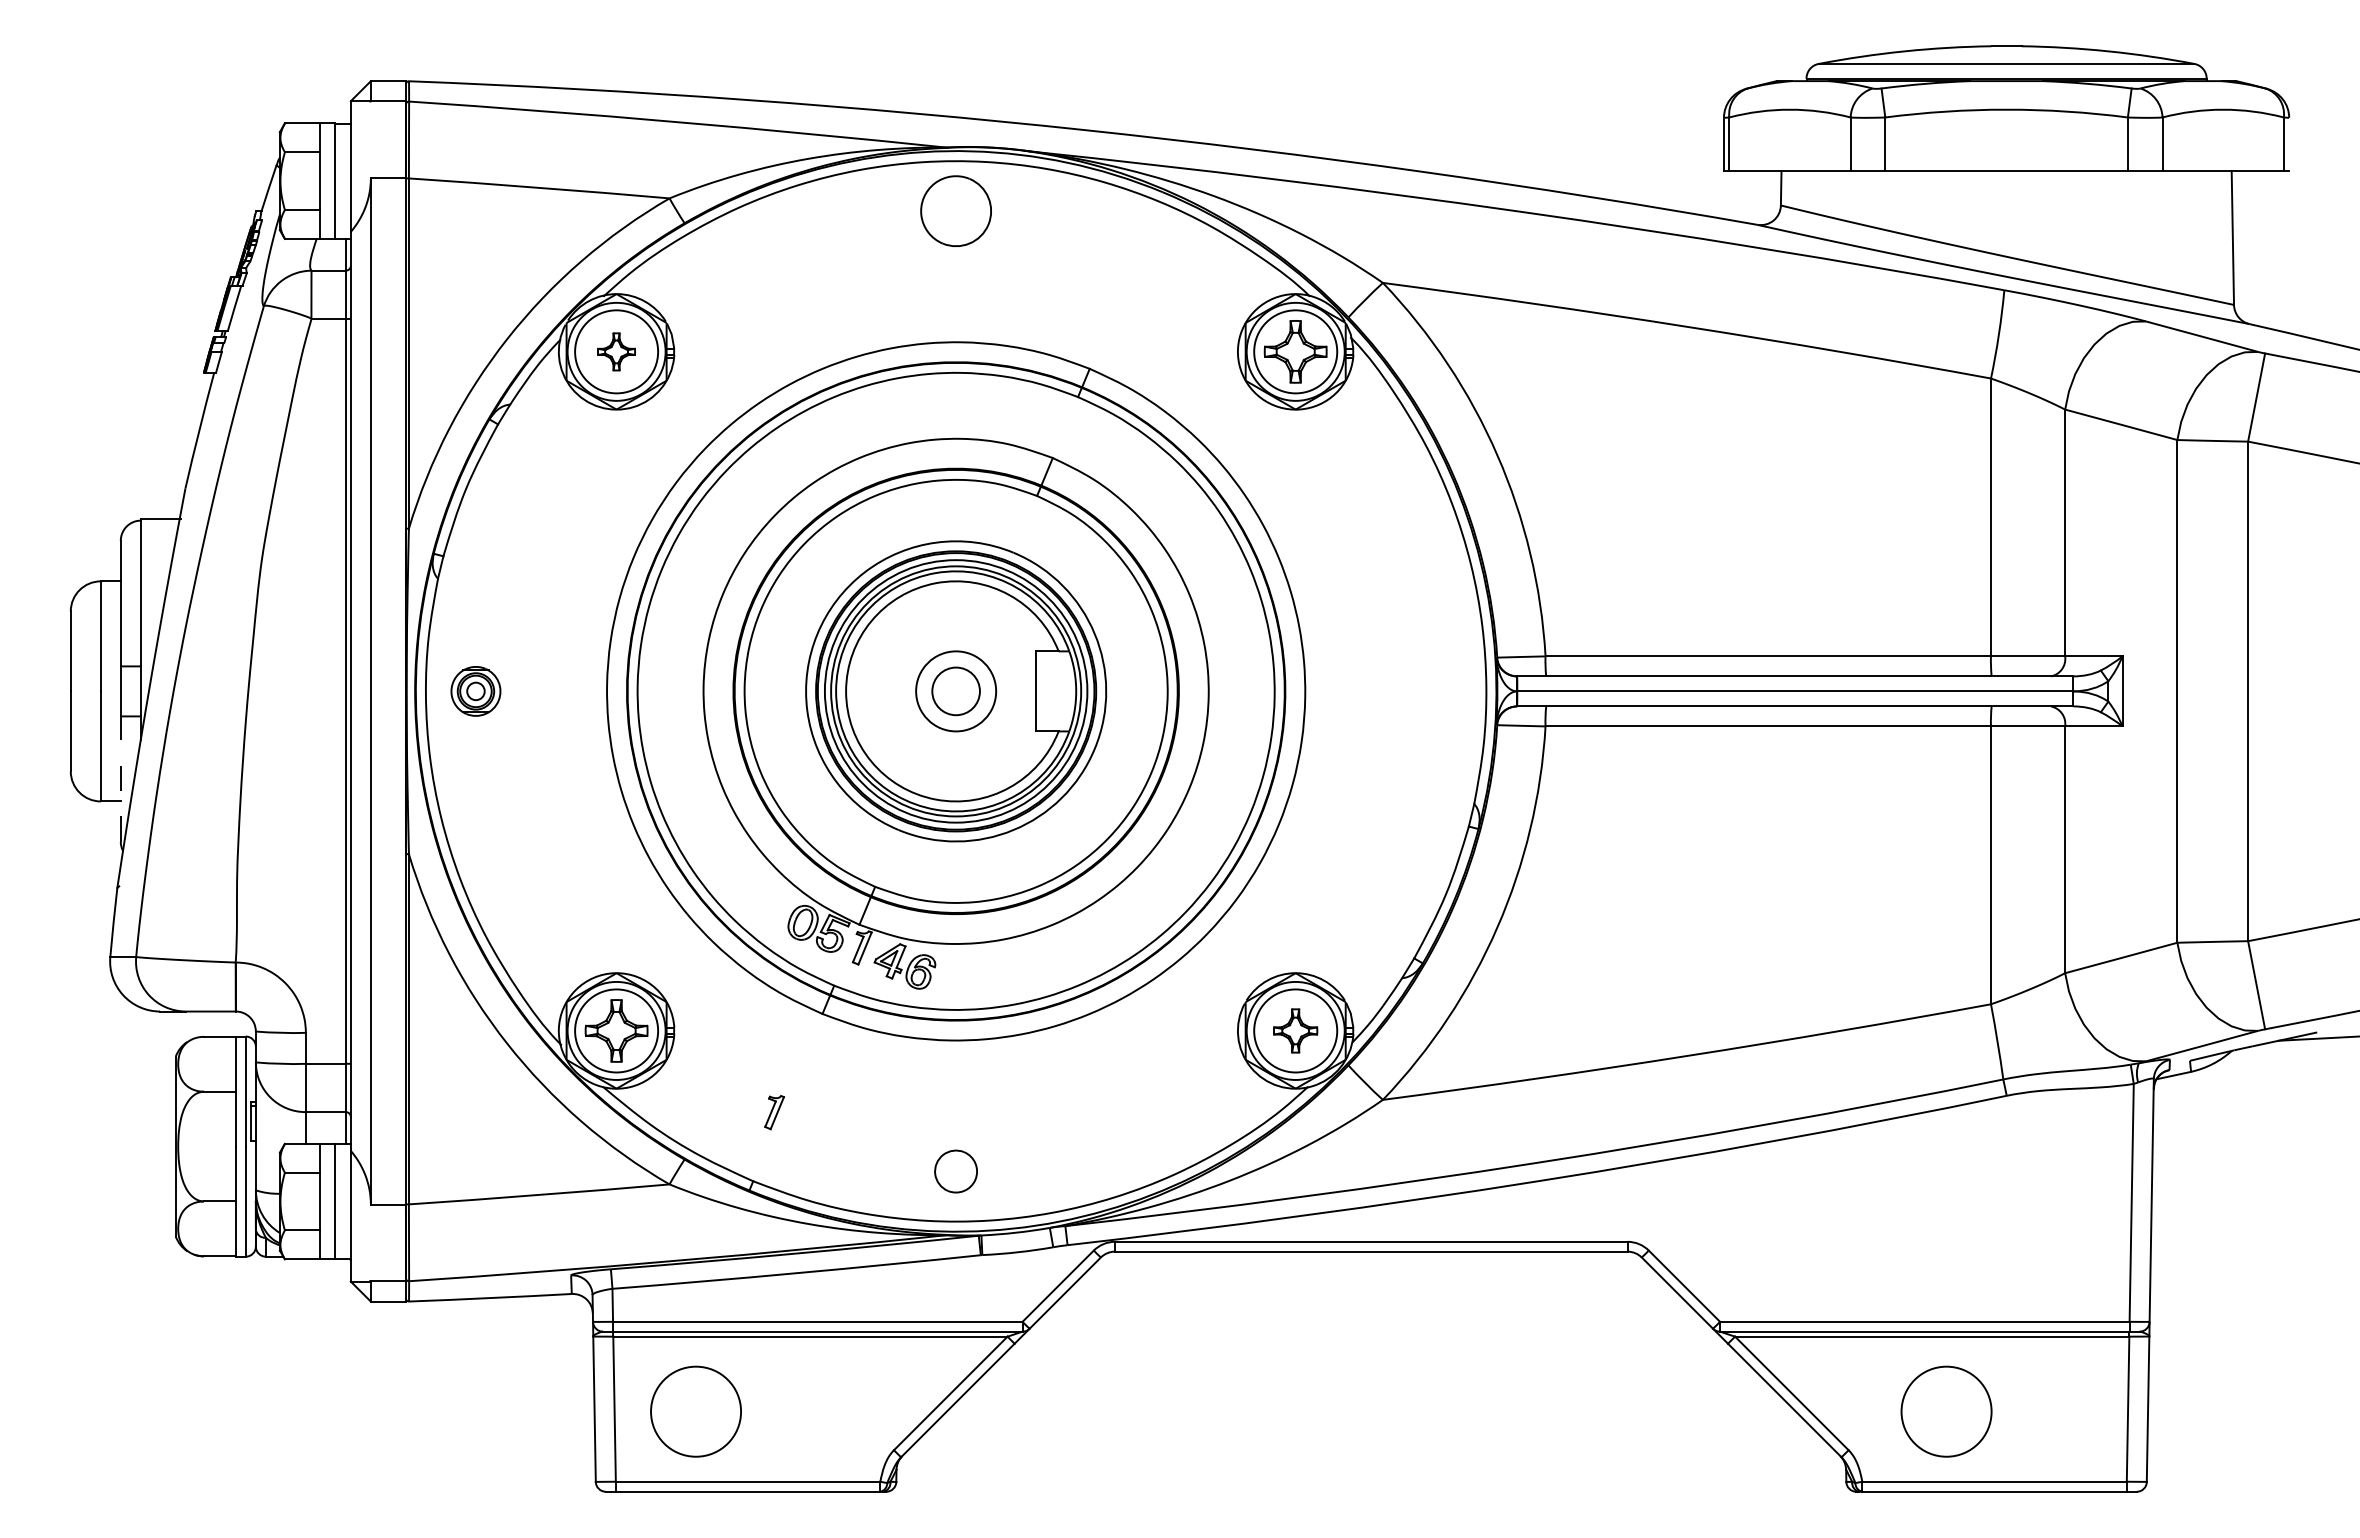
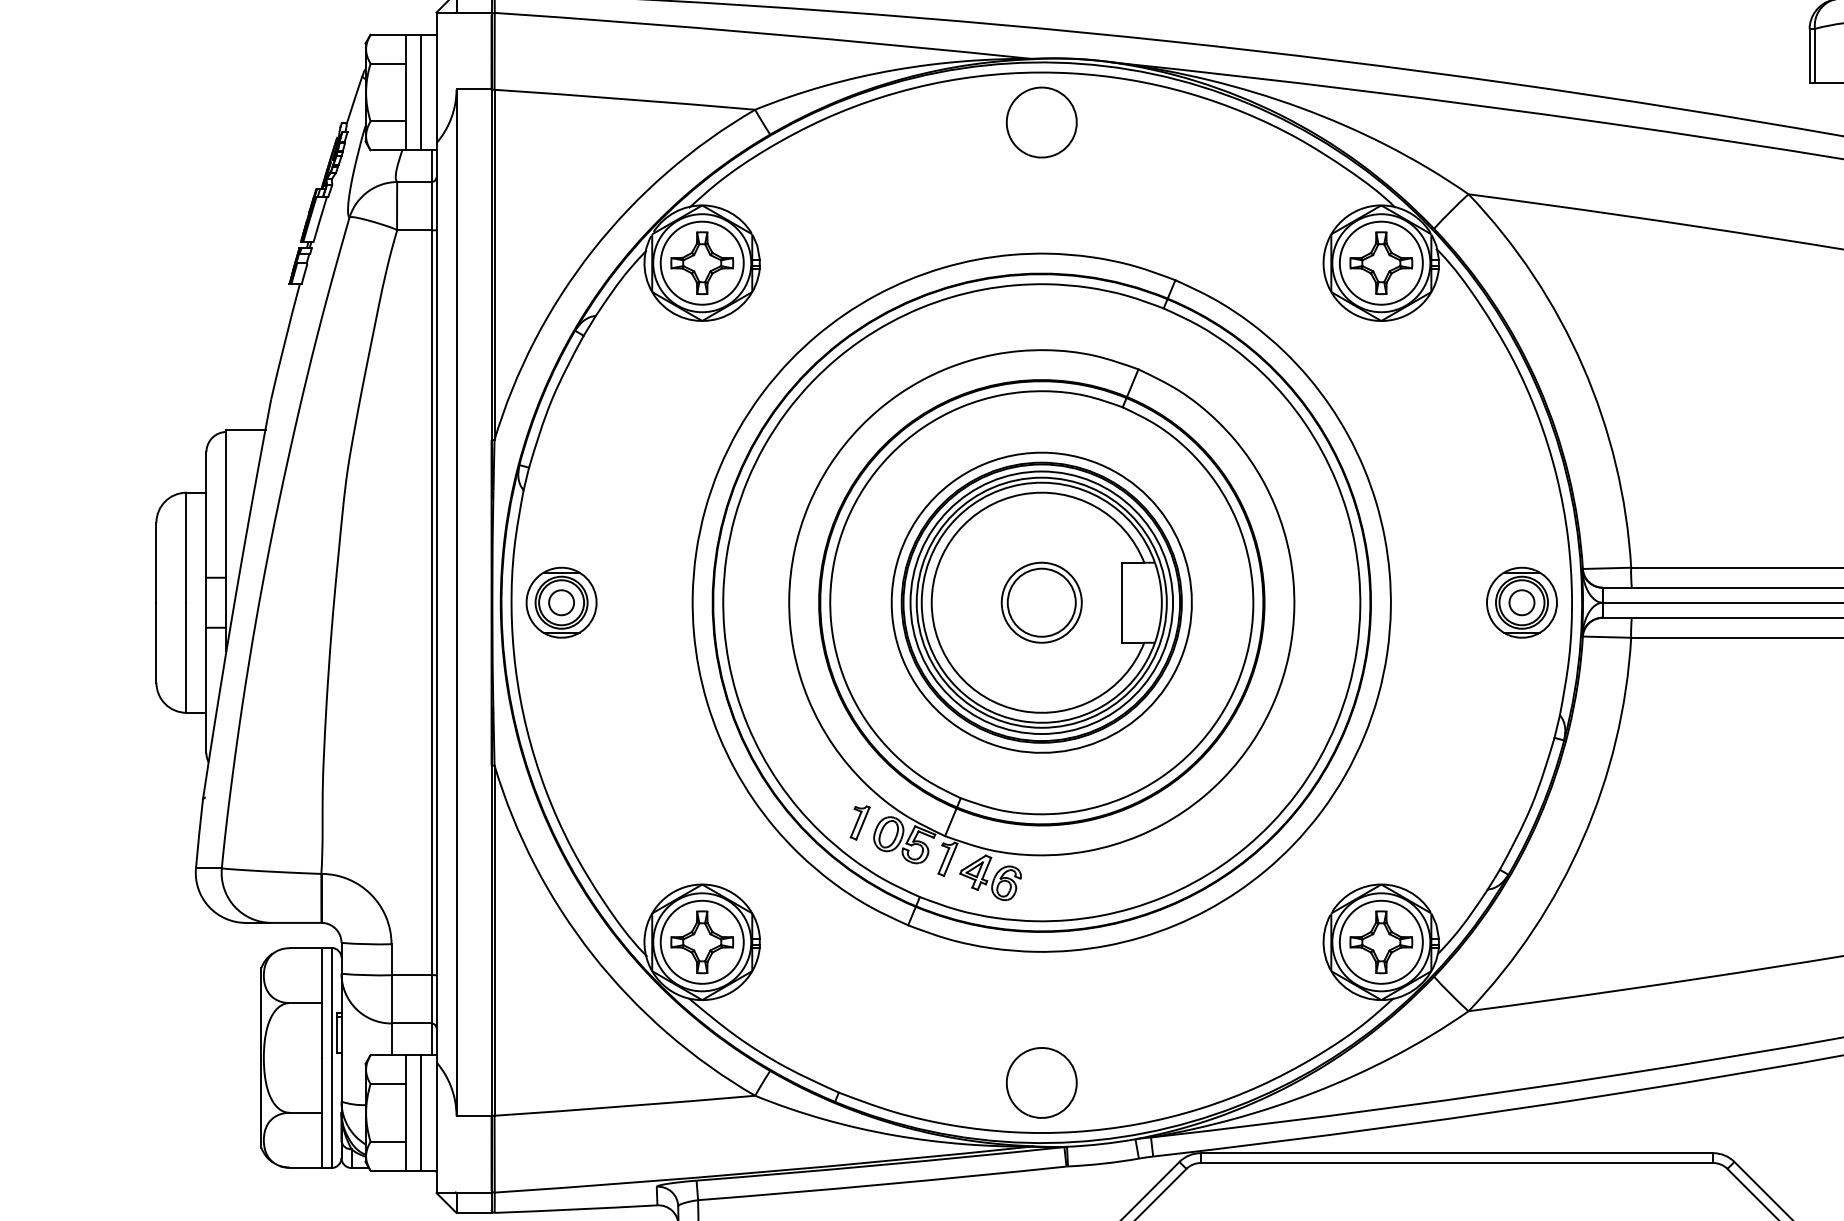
part: (616, 351) -> (702, 262), size x1.67
part: (475, 691) -> (561, 602), size x1.43
circle: (956, 691) -> (1042, 602), size x1.43
part: (1436, 691) -> (1522, 602), added
line: (120, 779) -> (206, 690), dashed -> solid
part: (1295, 1030) -> (1381, 941), size x1.43
part: (774, 1112) -> (860, 822), moved
part: (955, 1171) -> (1041, 1082), size x1.67

